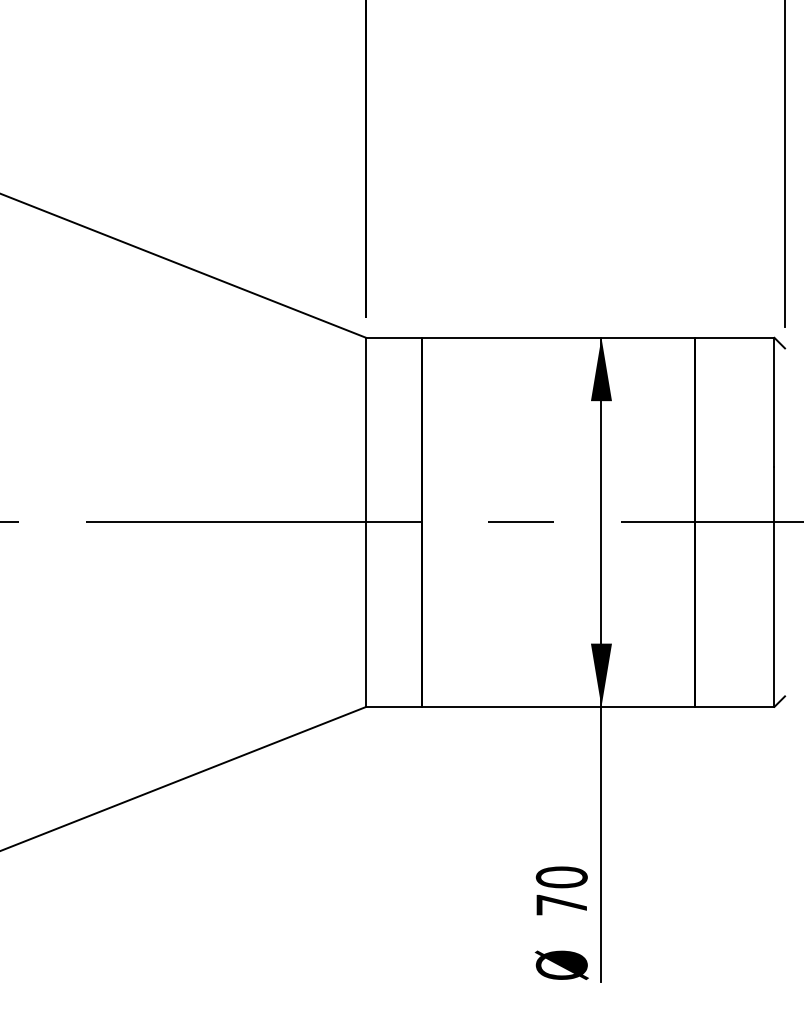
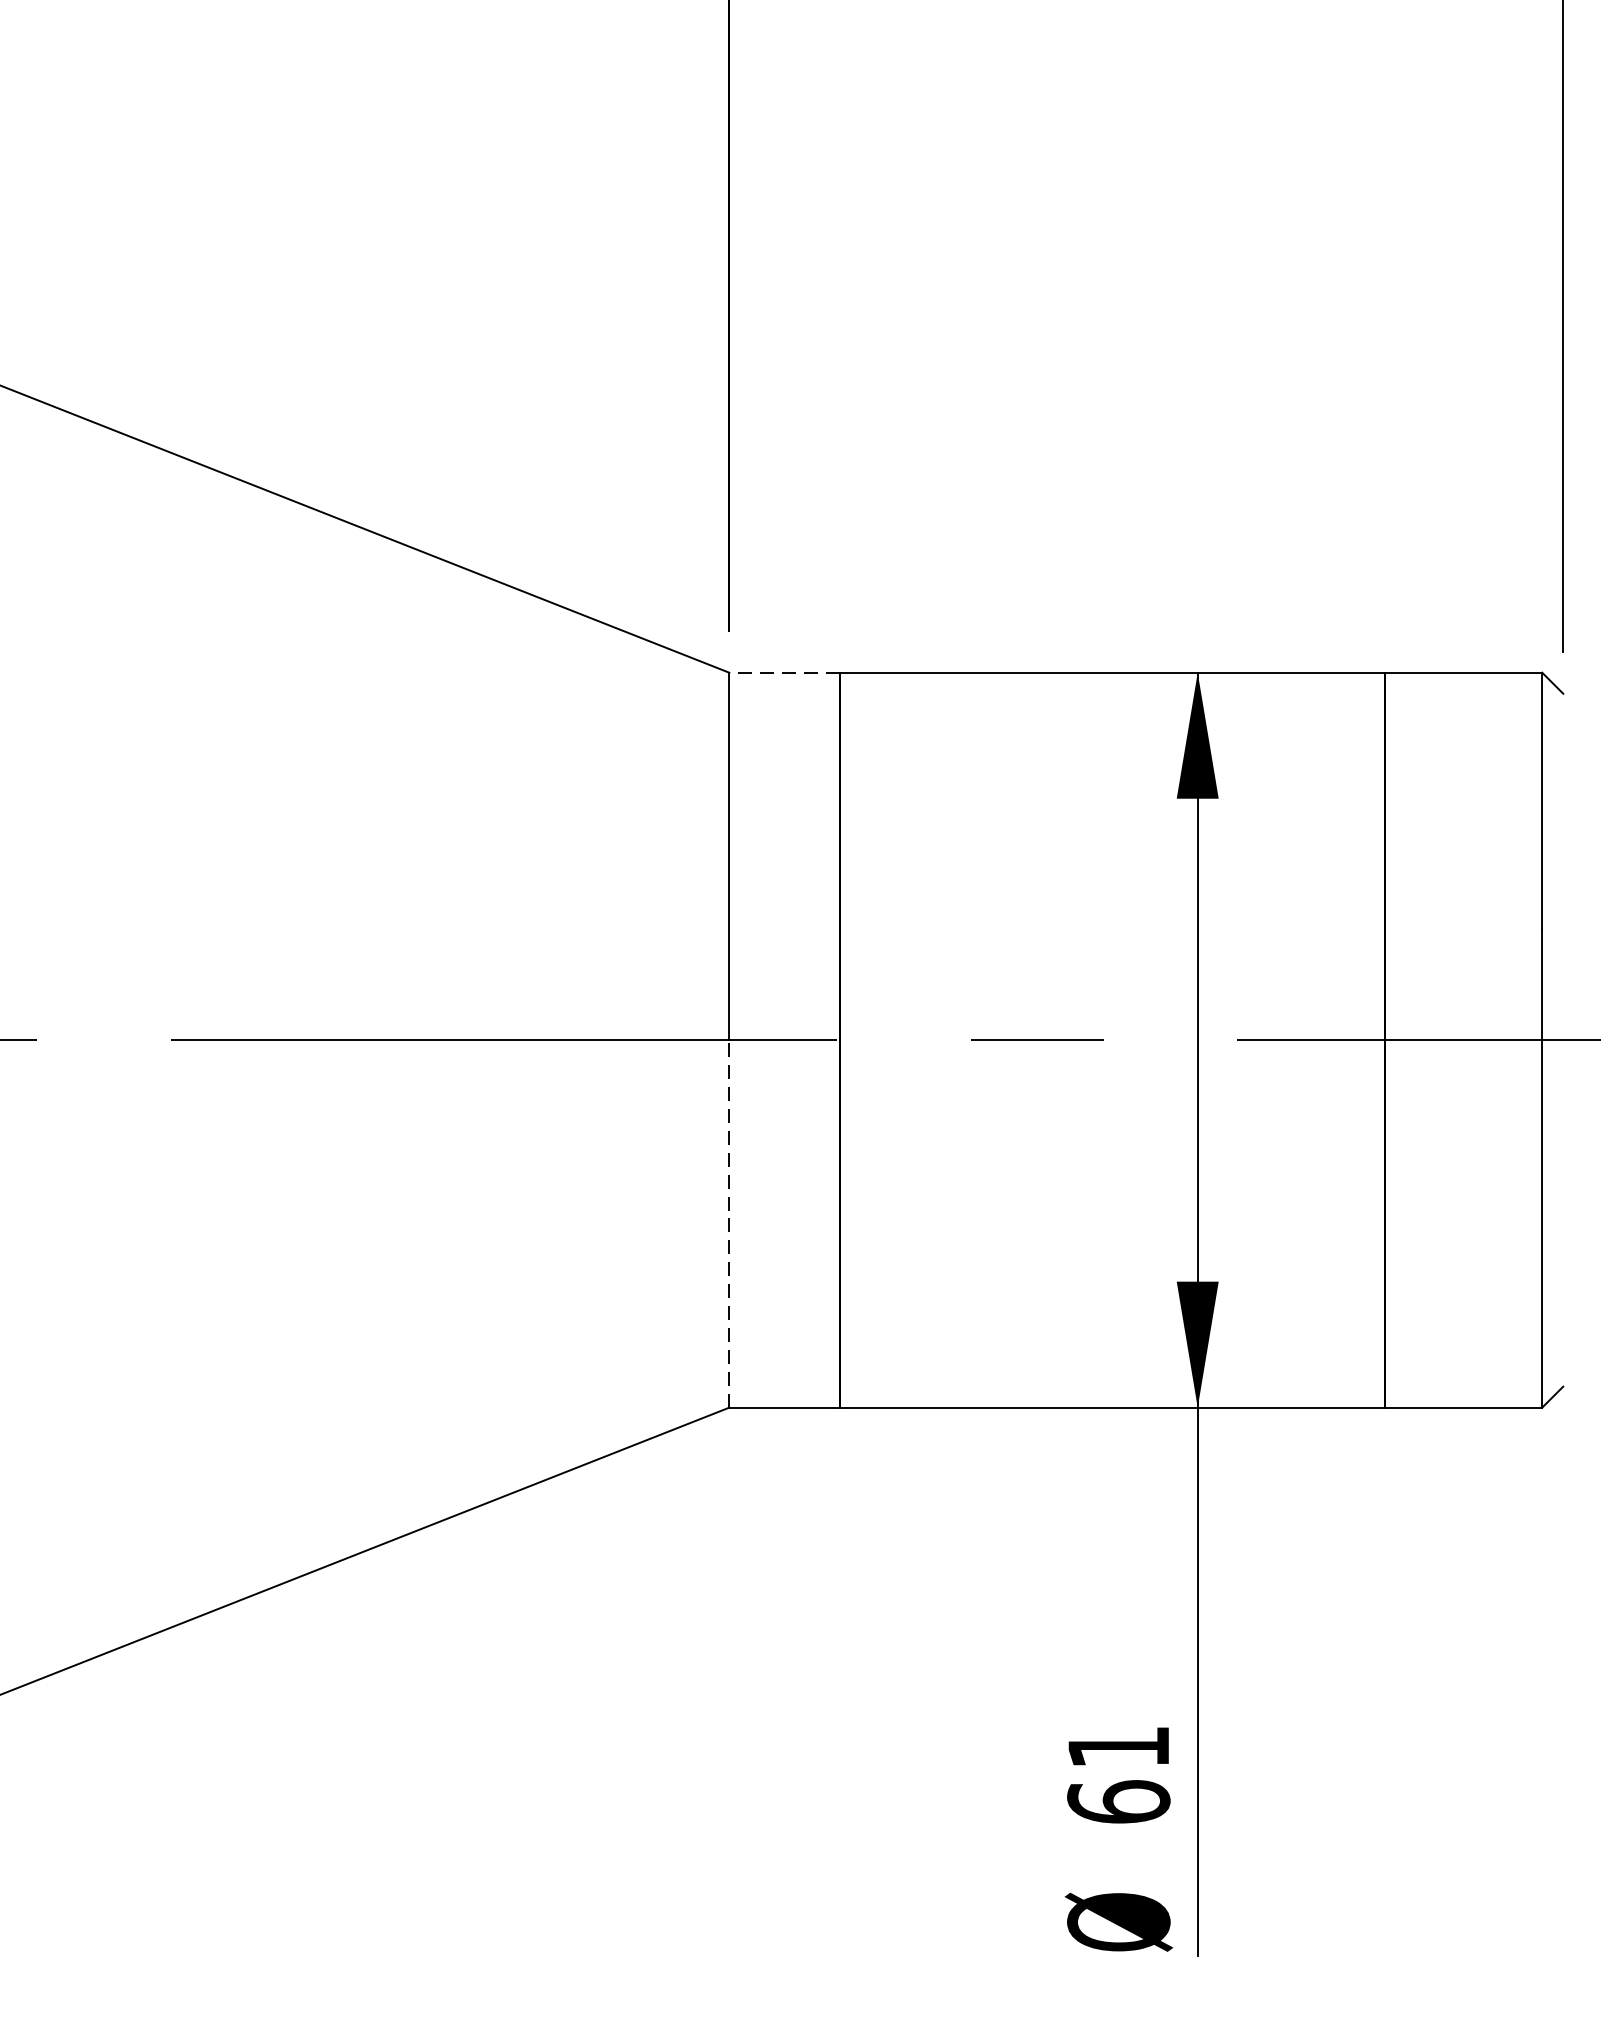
line: (393, 337) -> (783, 672), solid -> dashed
line: (366, 614) -> (729, 1223), solid -> dashed
text: (561, 890) -> (1118, 1773), 70 -> 61

